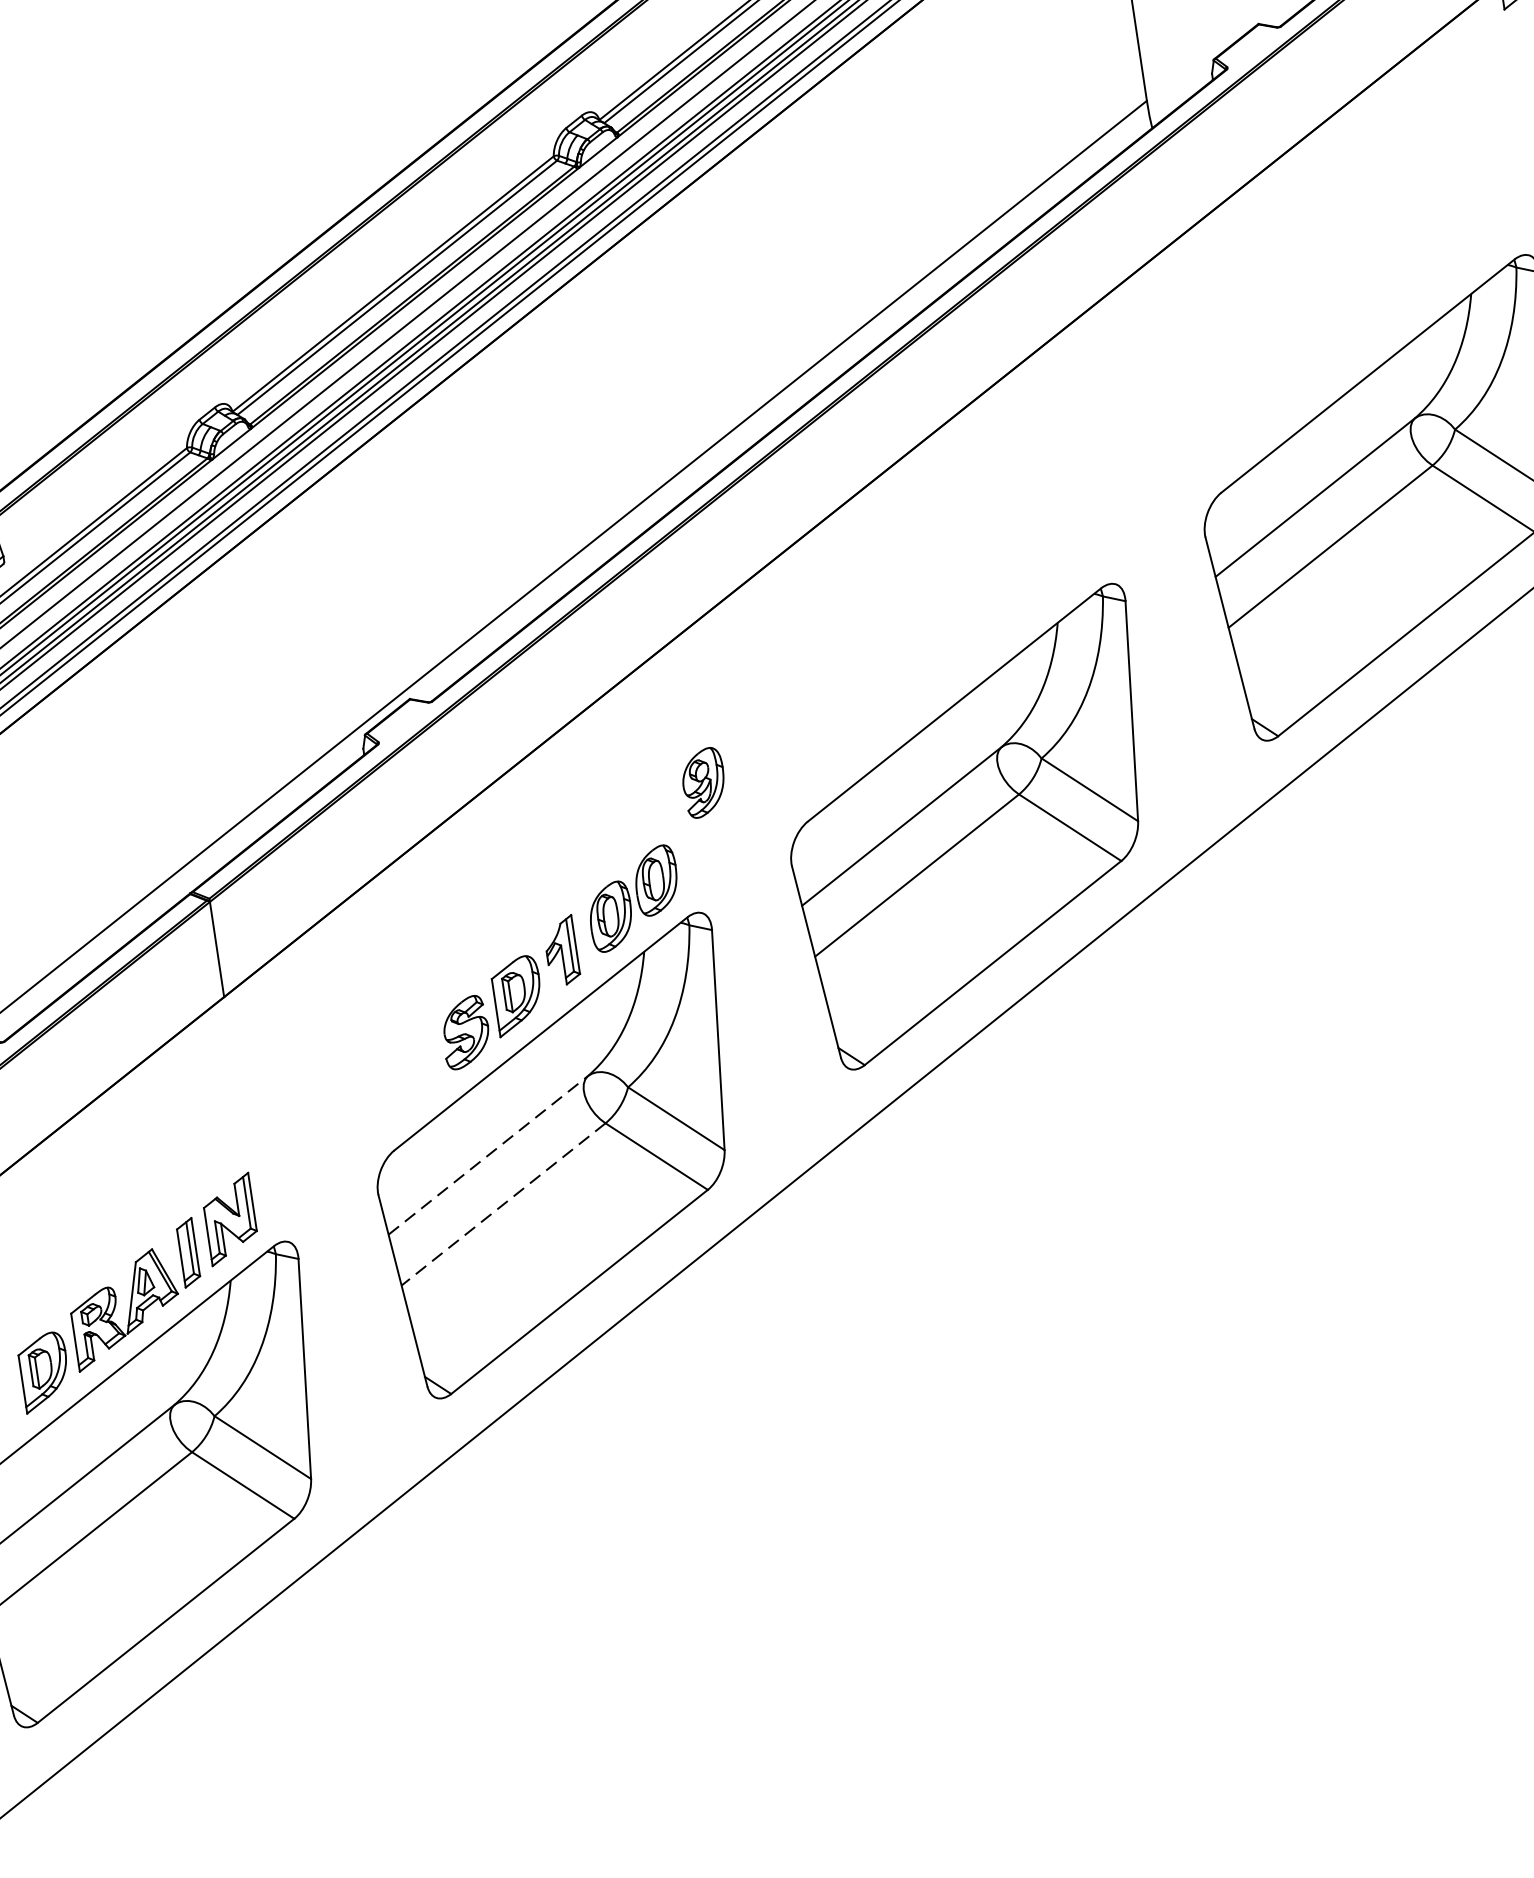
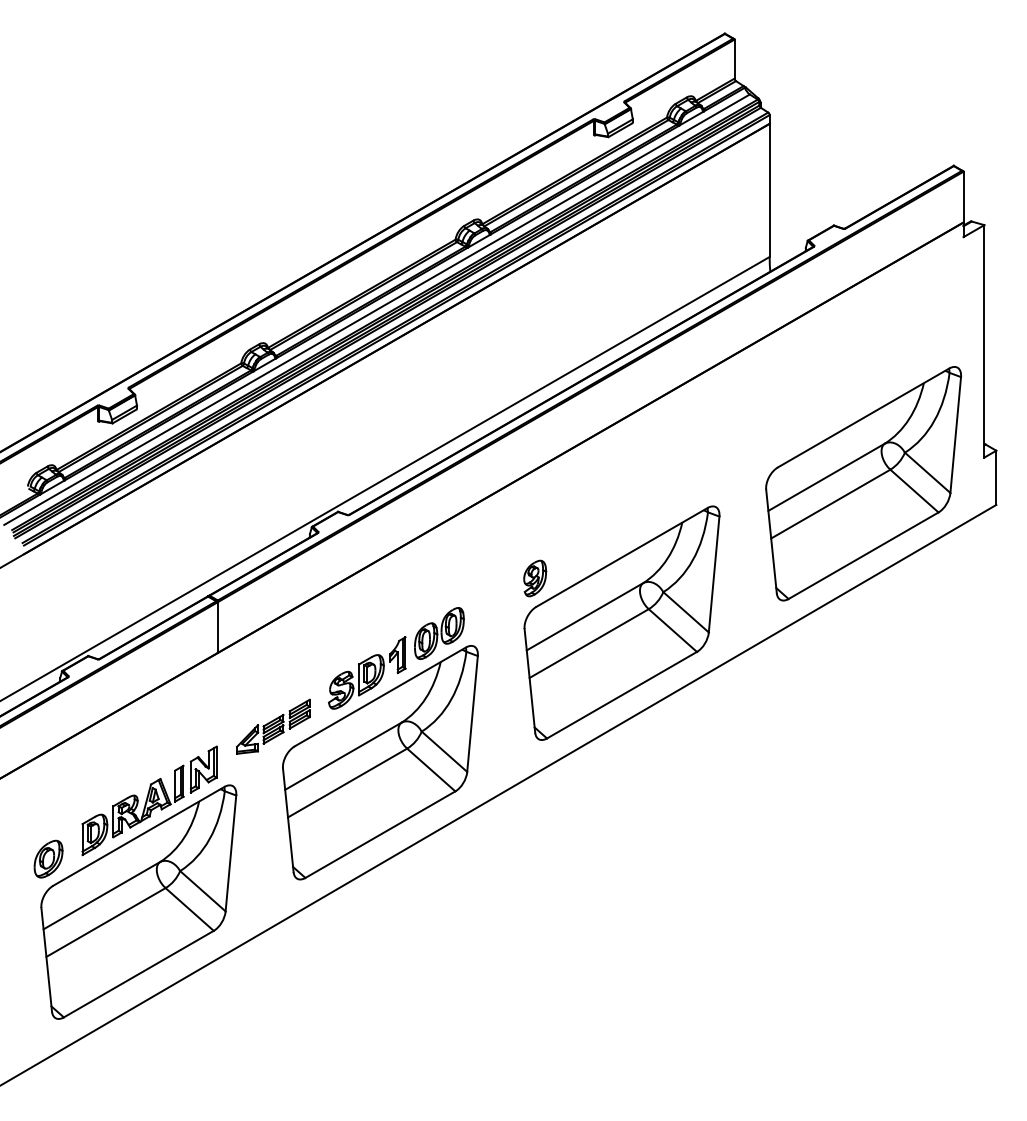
part: (704, 782) -> (535, 578), moved
part: (348, 1119) -> (273, 726), added
line: (488, 1155) -> (343, 756), dashed -> solid
line: (503, 1205) -> (347, 783), dashed -> solid

